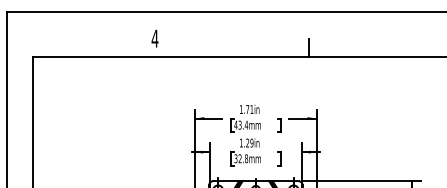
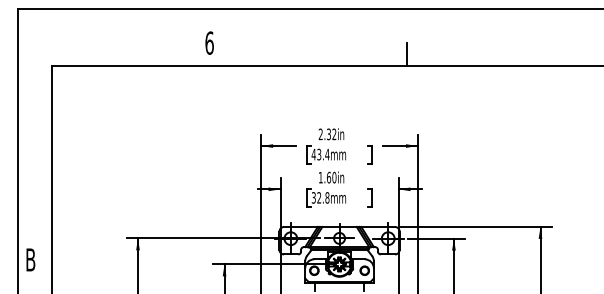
text: (155, 38) -> (209, 42), 4 -> 6
text: (246, 109) -> (327, 134), 1.71in -> 2.32in
text: (249, 142) -> (331, 177), 1.29in -> 1.60in

